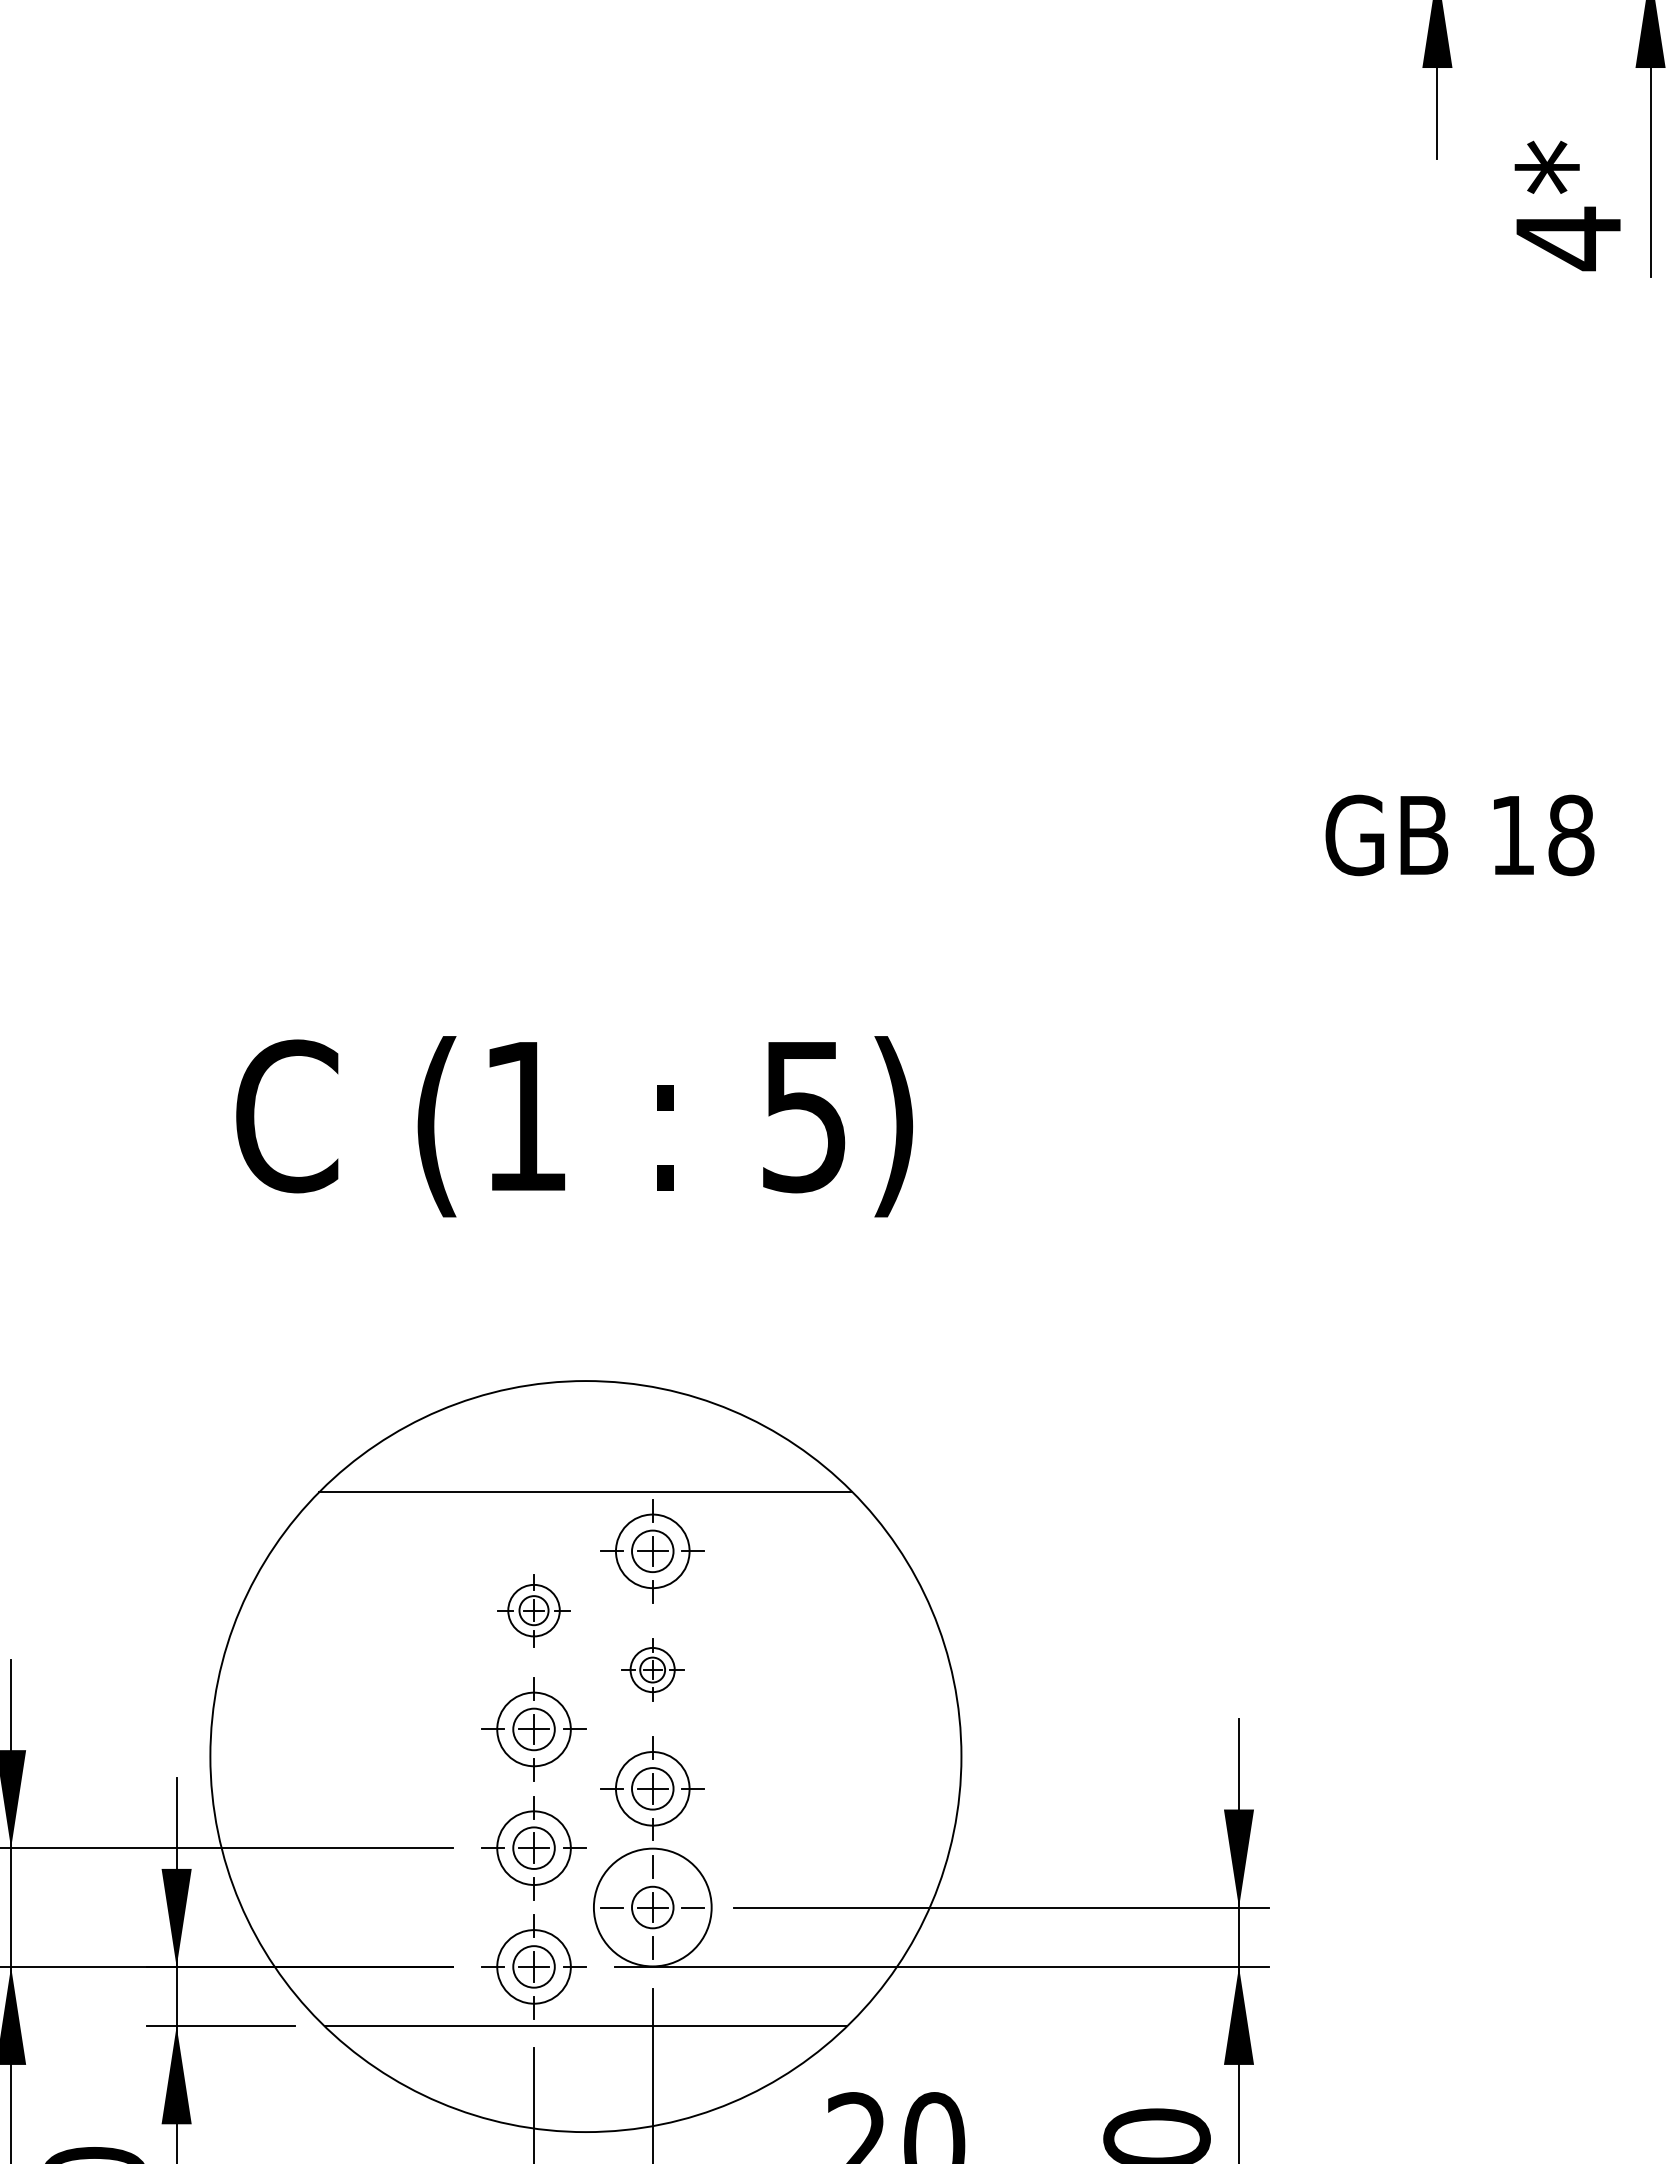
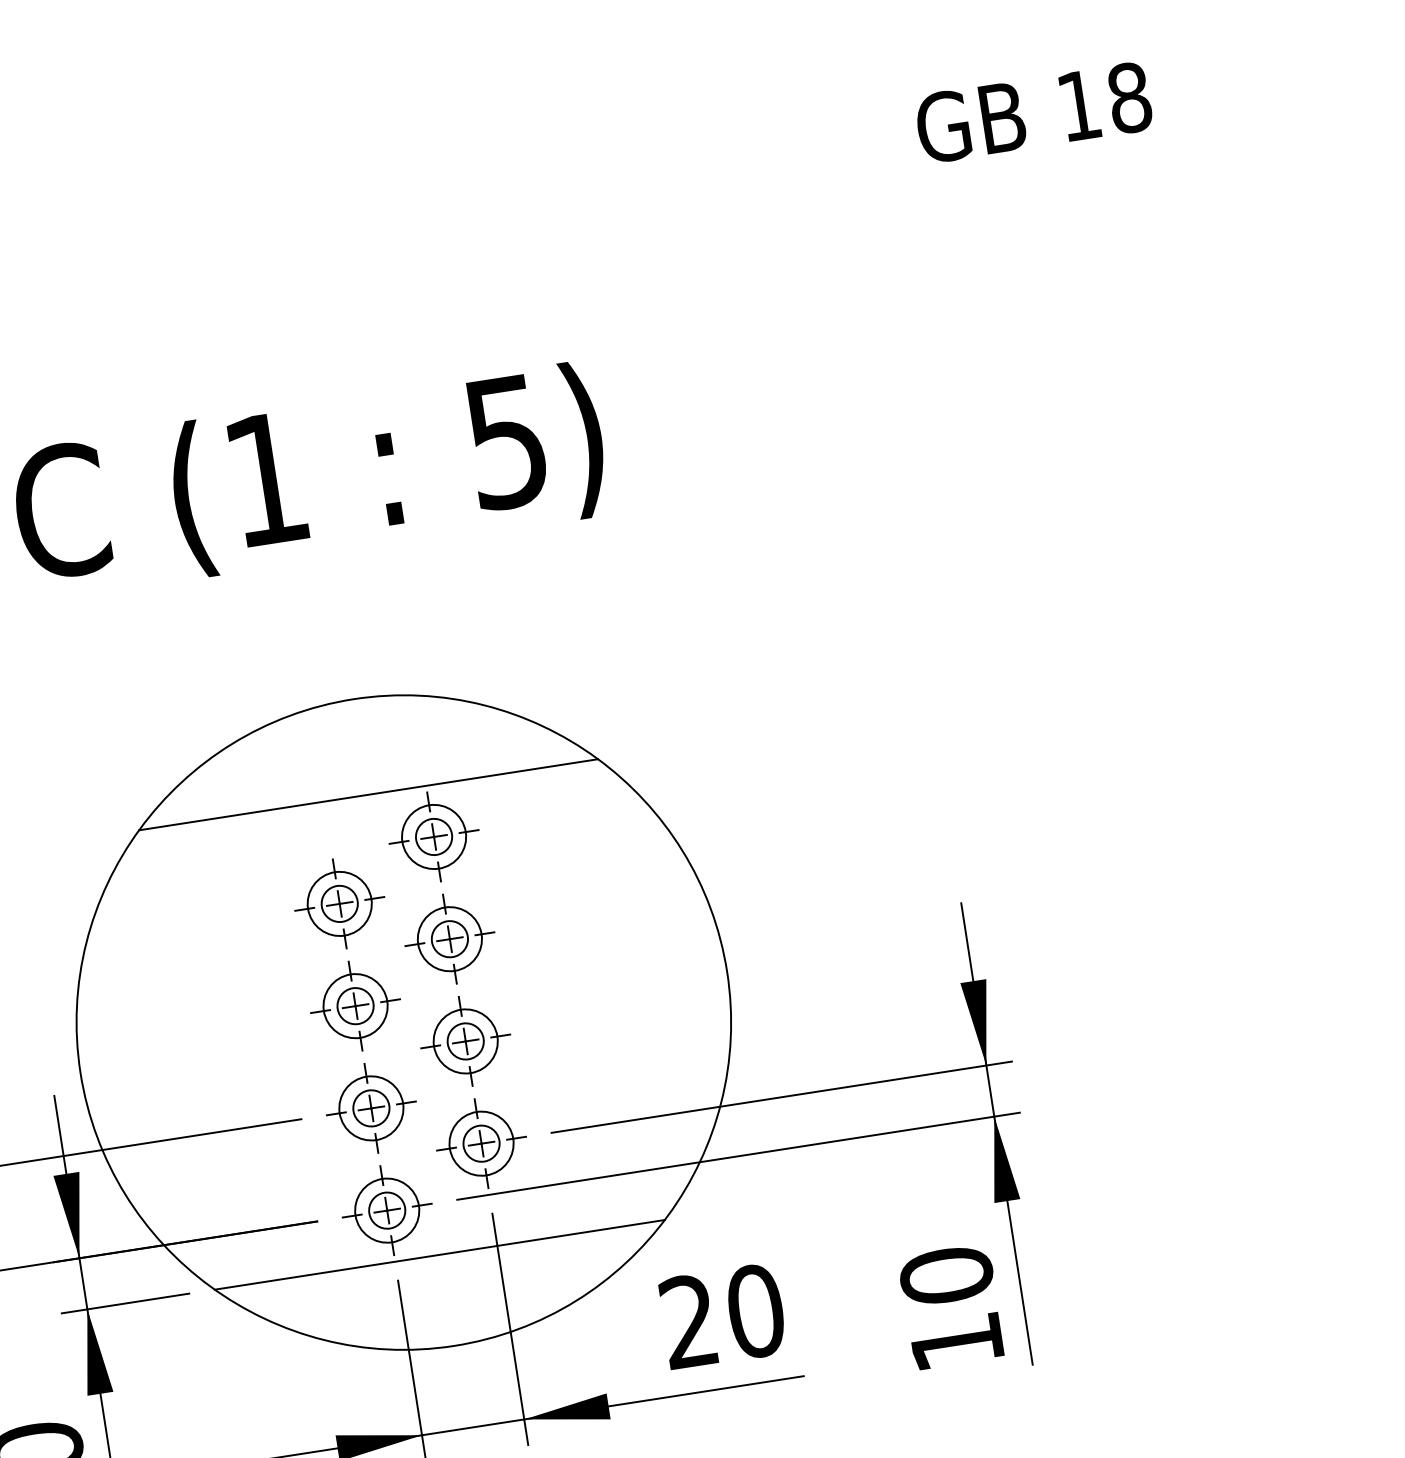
part: (533, 1610) -> (339, 903), size x1.43
part: (652, 1669) -> (449, 938), size x1.67
circle: (652, 1907) -> (481, 1143), size x0.62

